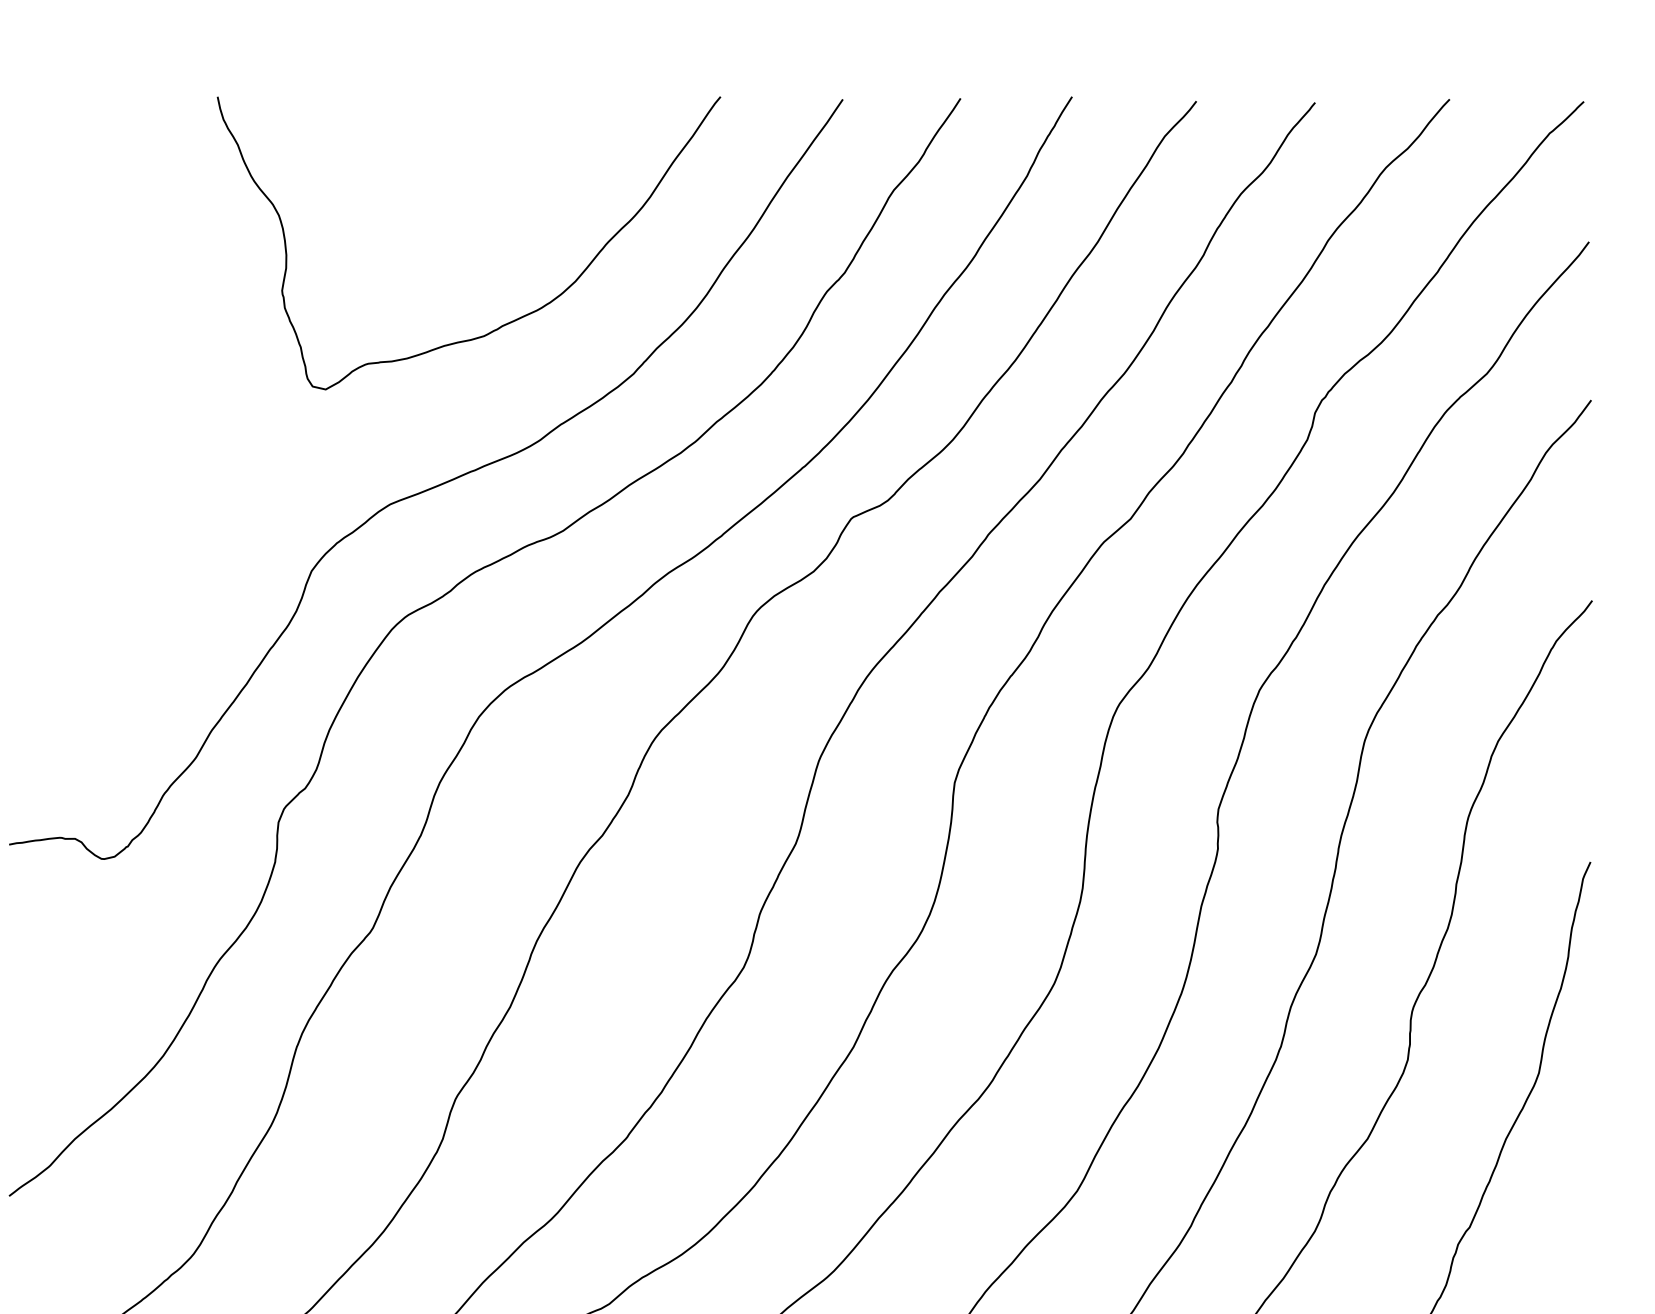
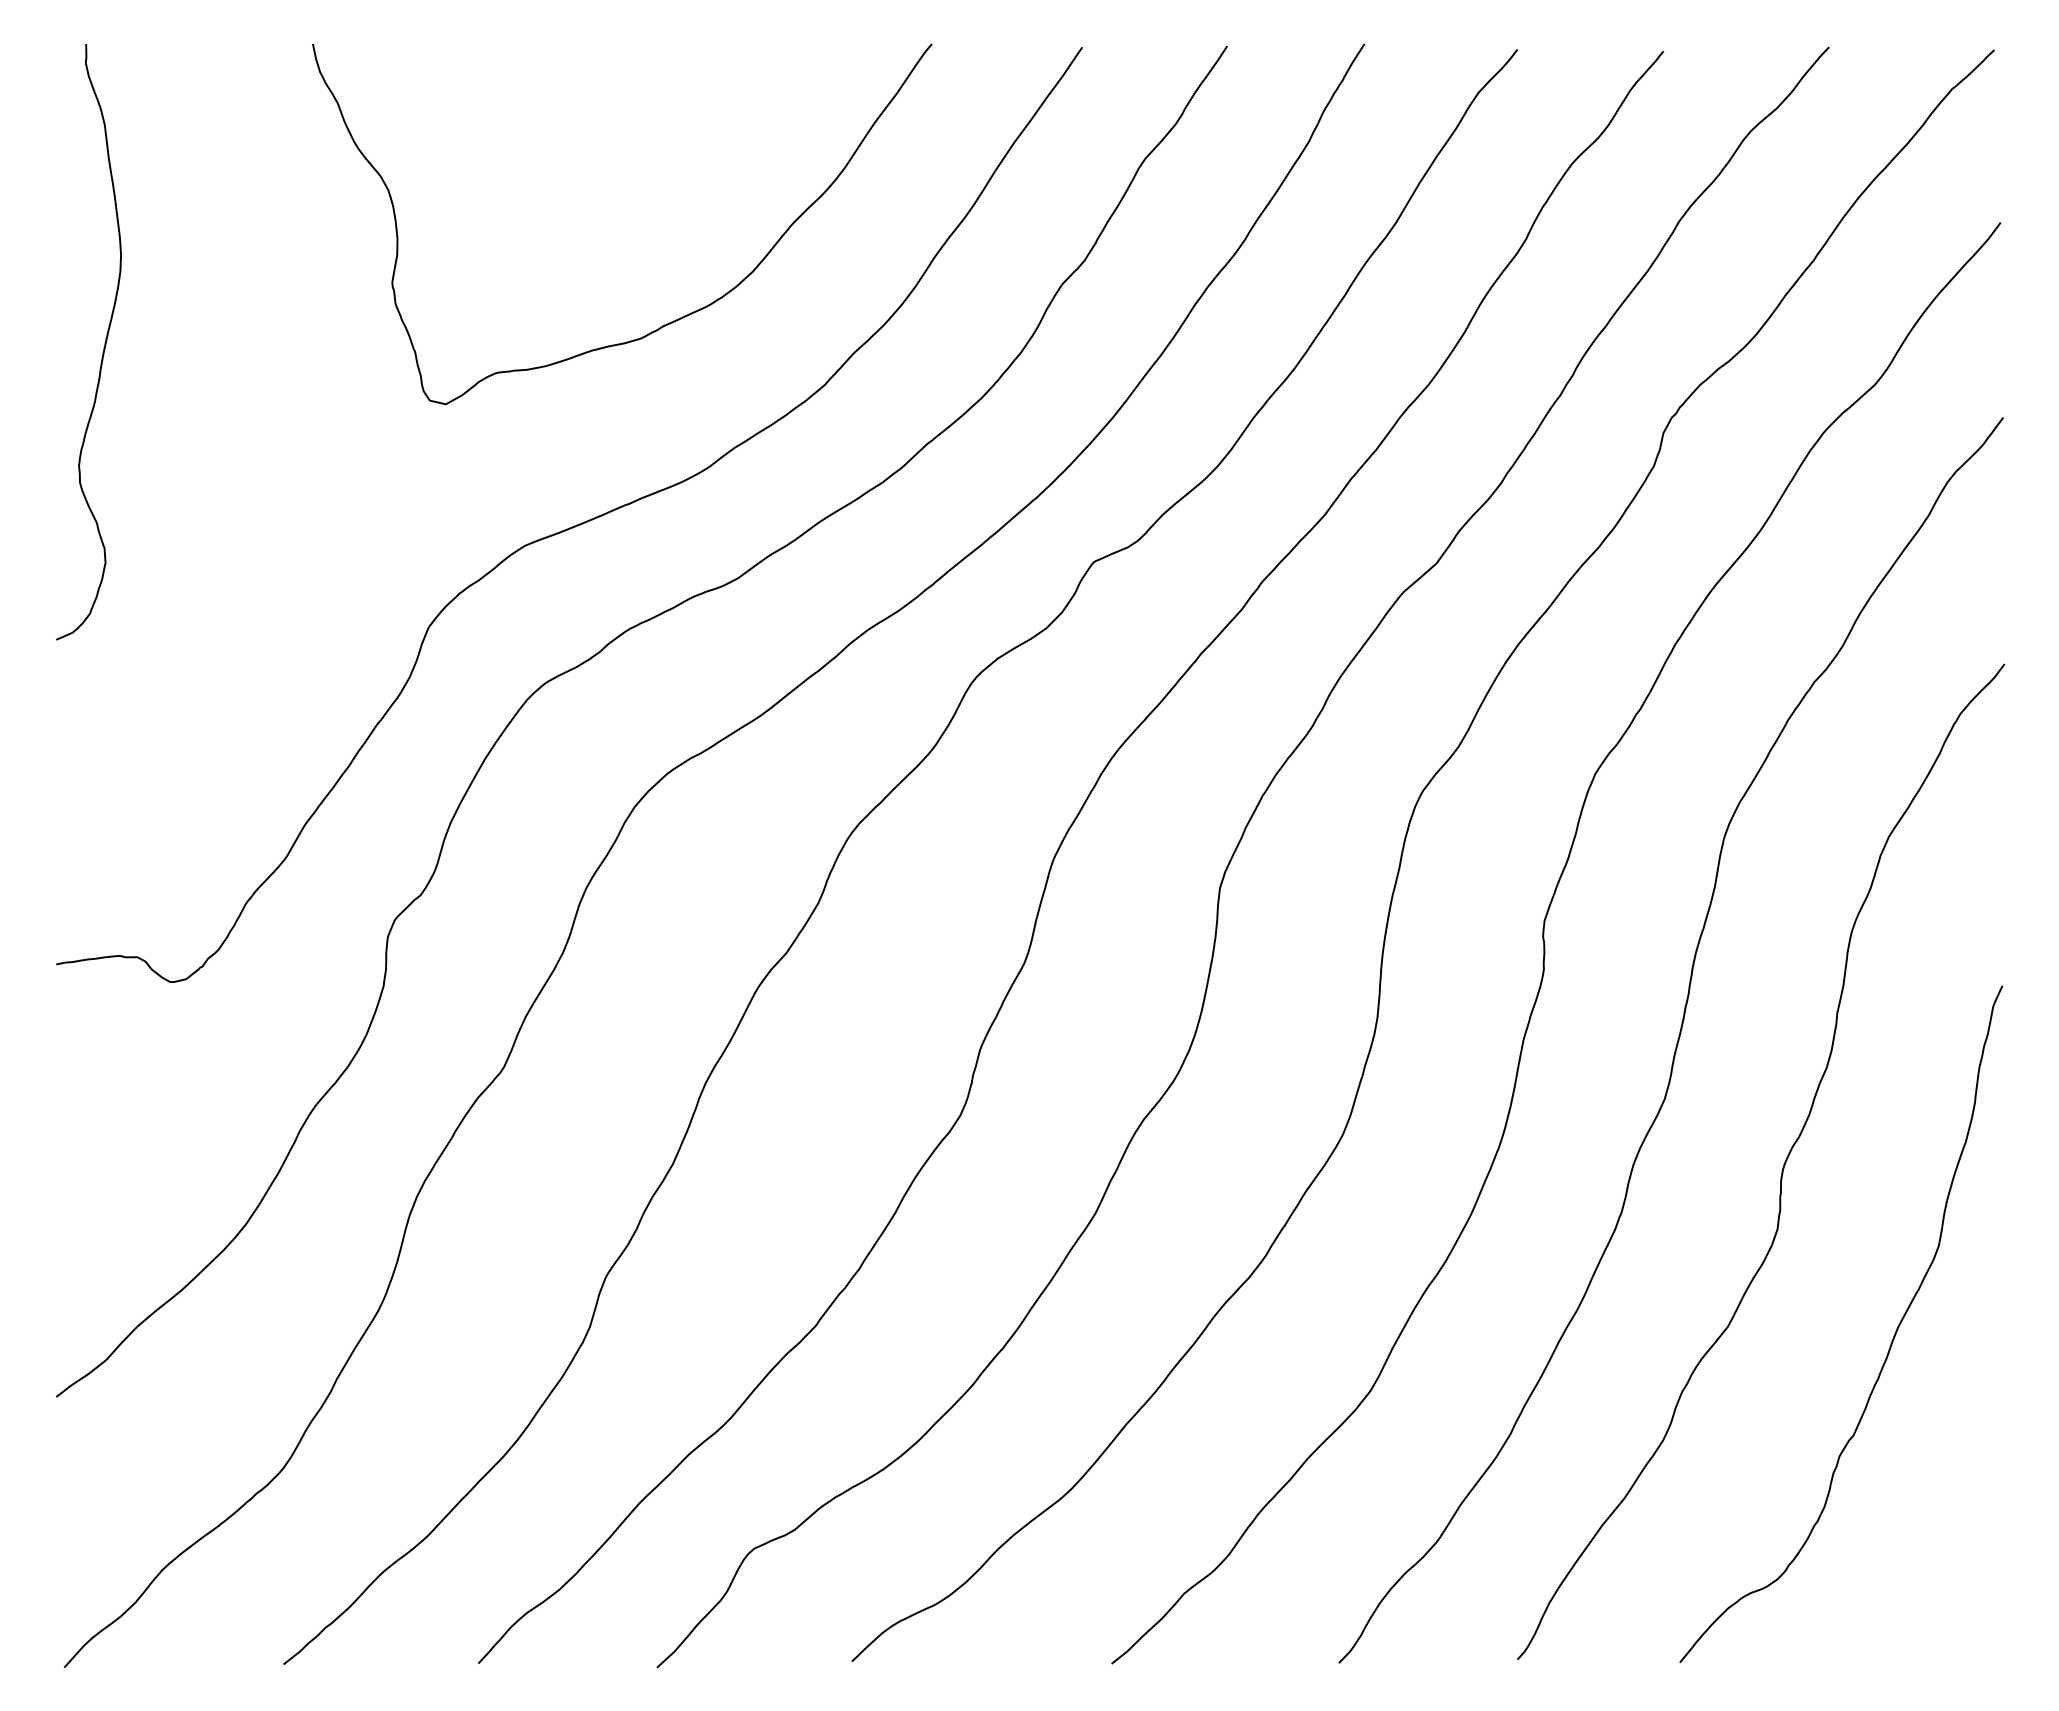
curve: (47, 343) -> (103, 347), added

